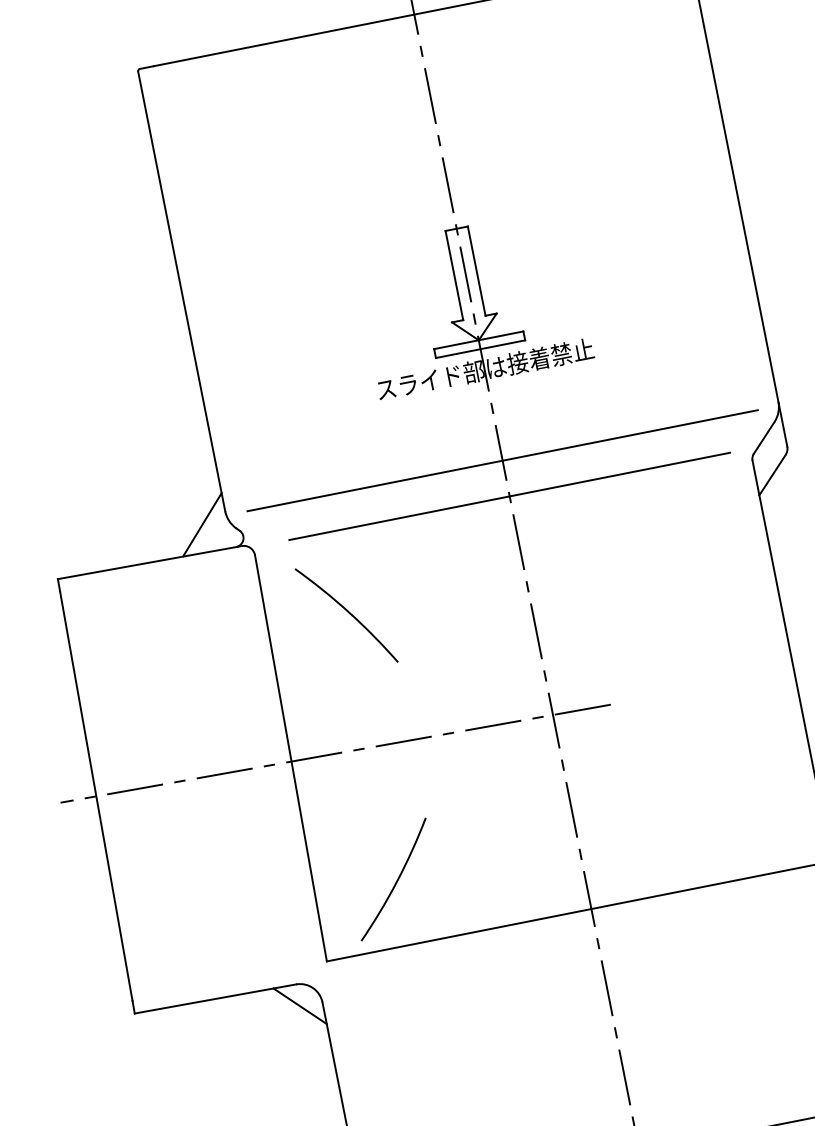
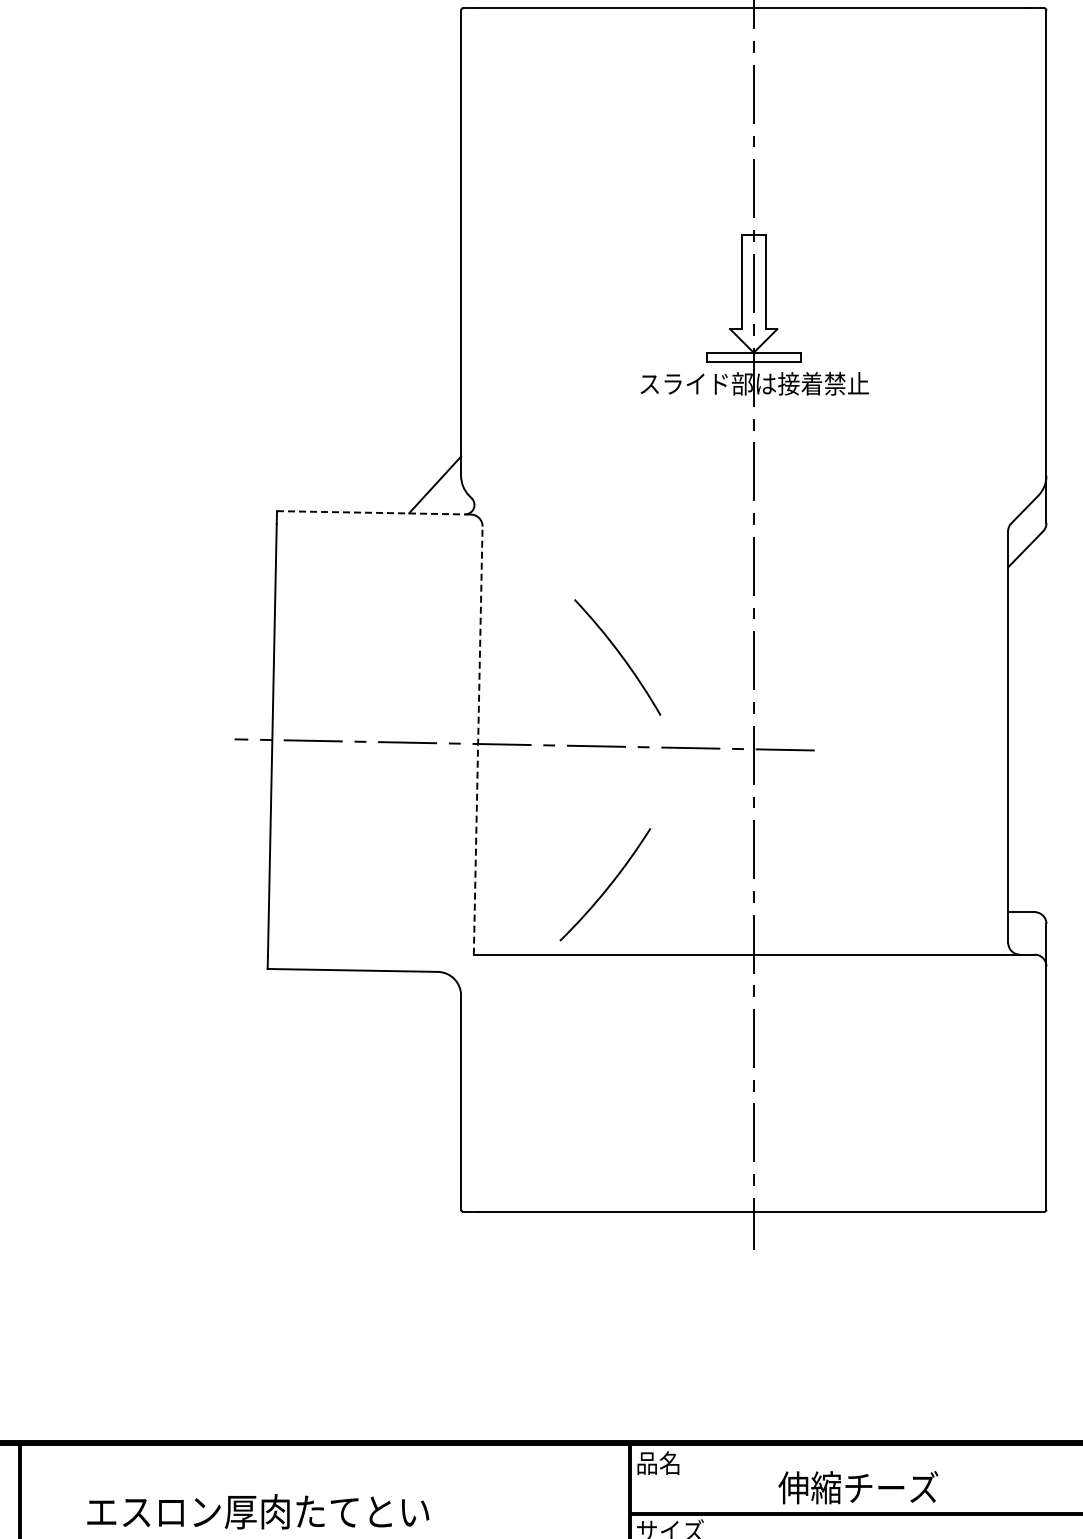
line: (502, 461) -> (753, 480), removed
line: (509, 495) -> (753, 517), removed
line: (149, 562) -> (373, 512), solid -> dashed
arc: (349, 614) -> (620, 656), moved
line: (291, 758) -> (478, 740), solid -> dashed
arc: (396, 880) -> (607, 886), moved
line: (300, 1005) -> (437, 994), removed

